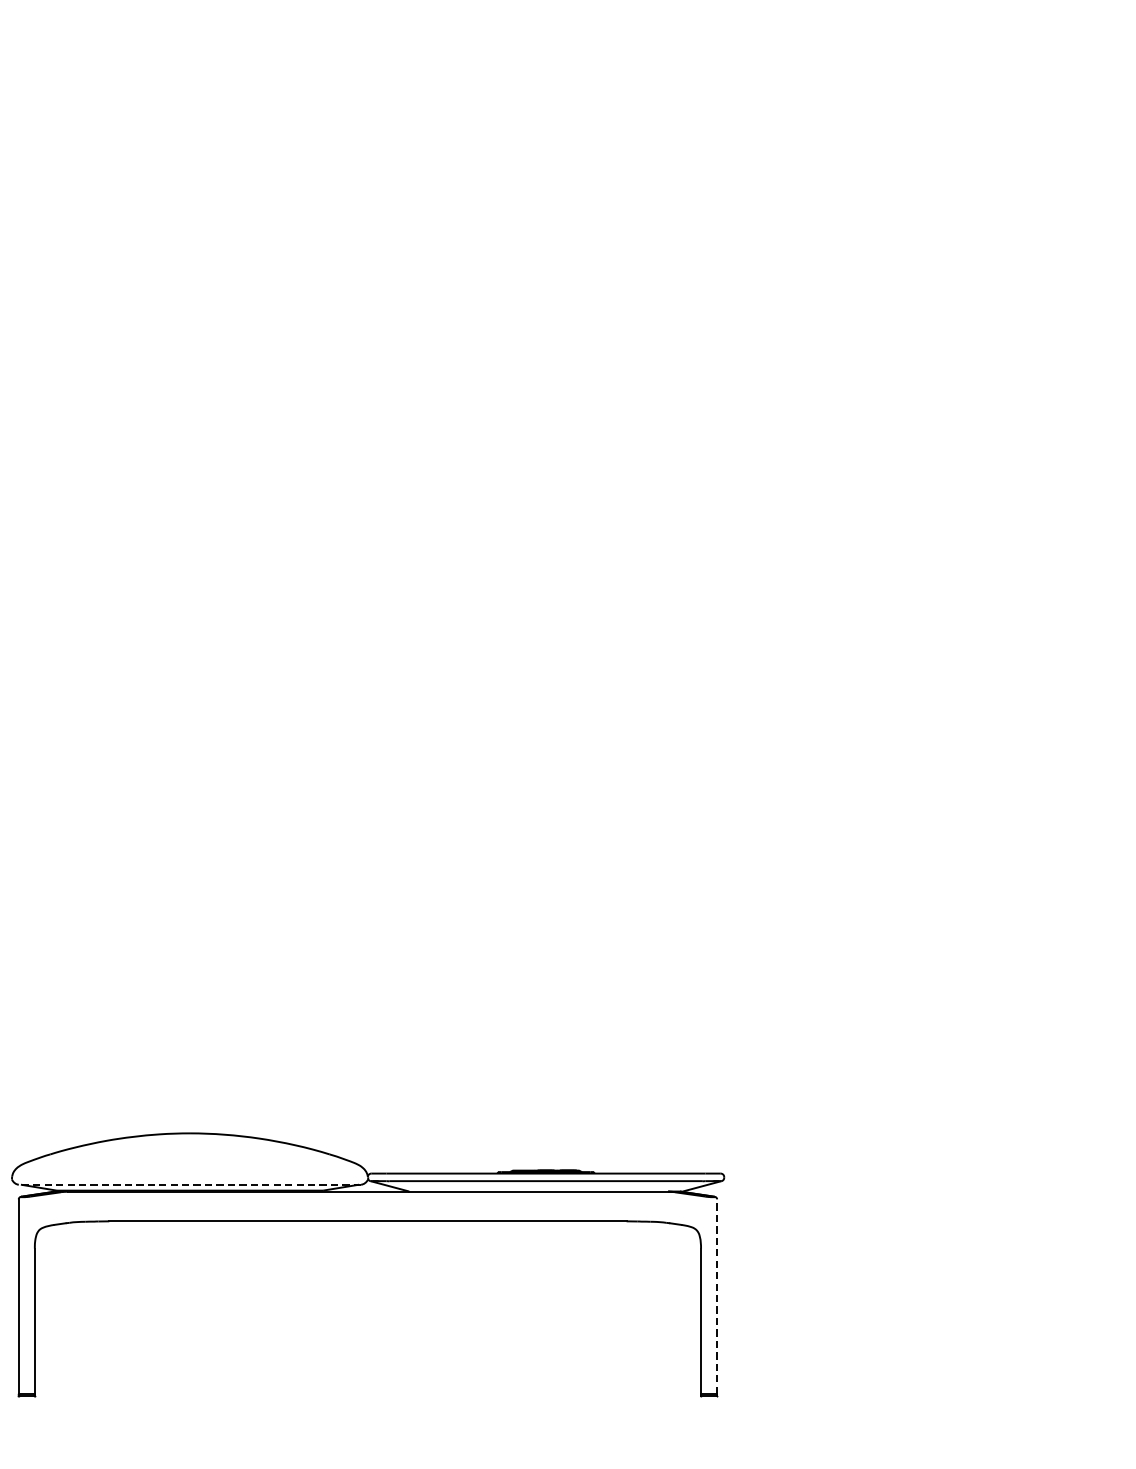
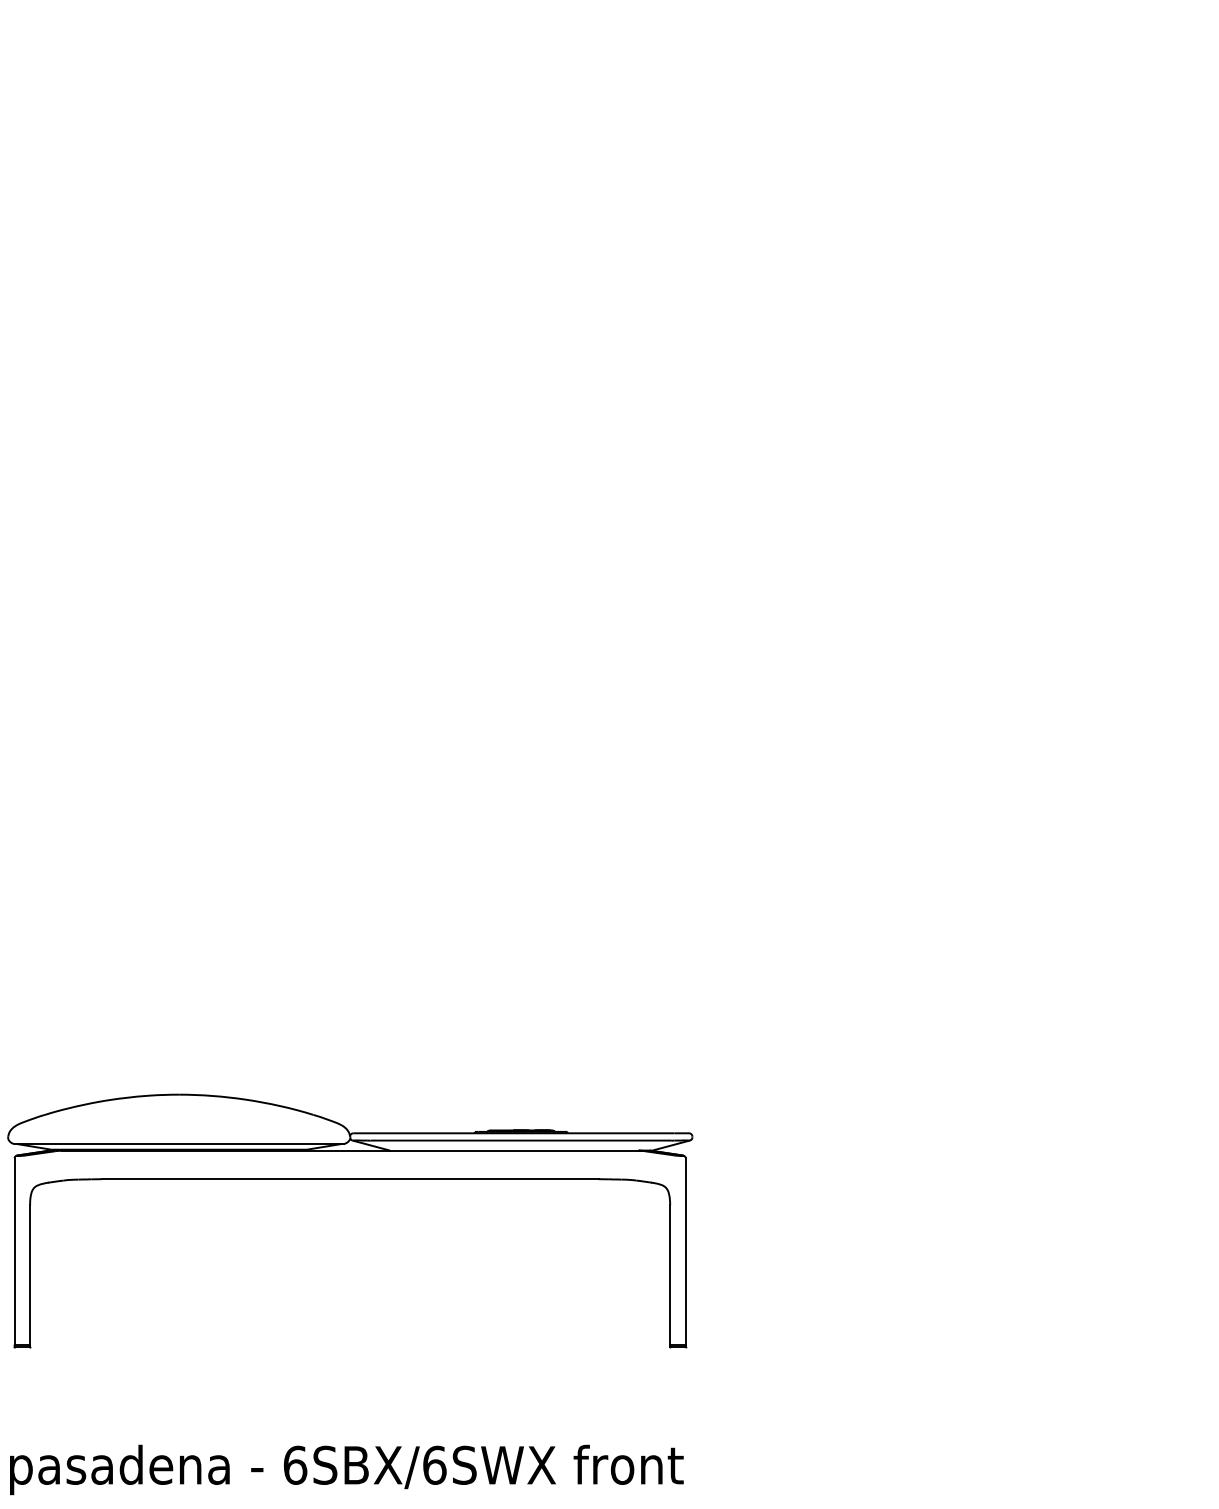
line: (189, 1184) -> (178, 1143), dashed -> solid
line: (717, 1296) -> (685, 1251), dashed -> solid

